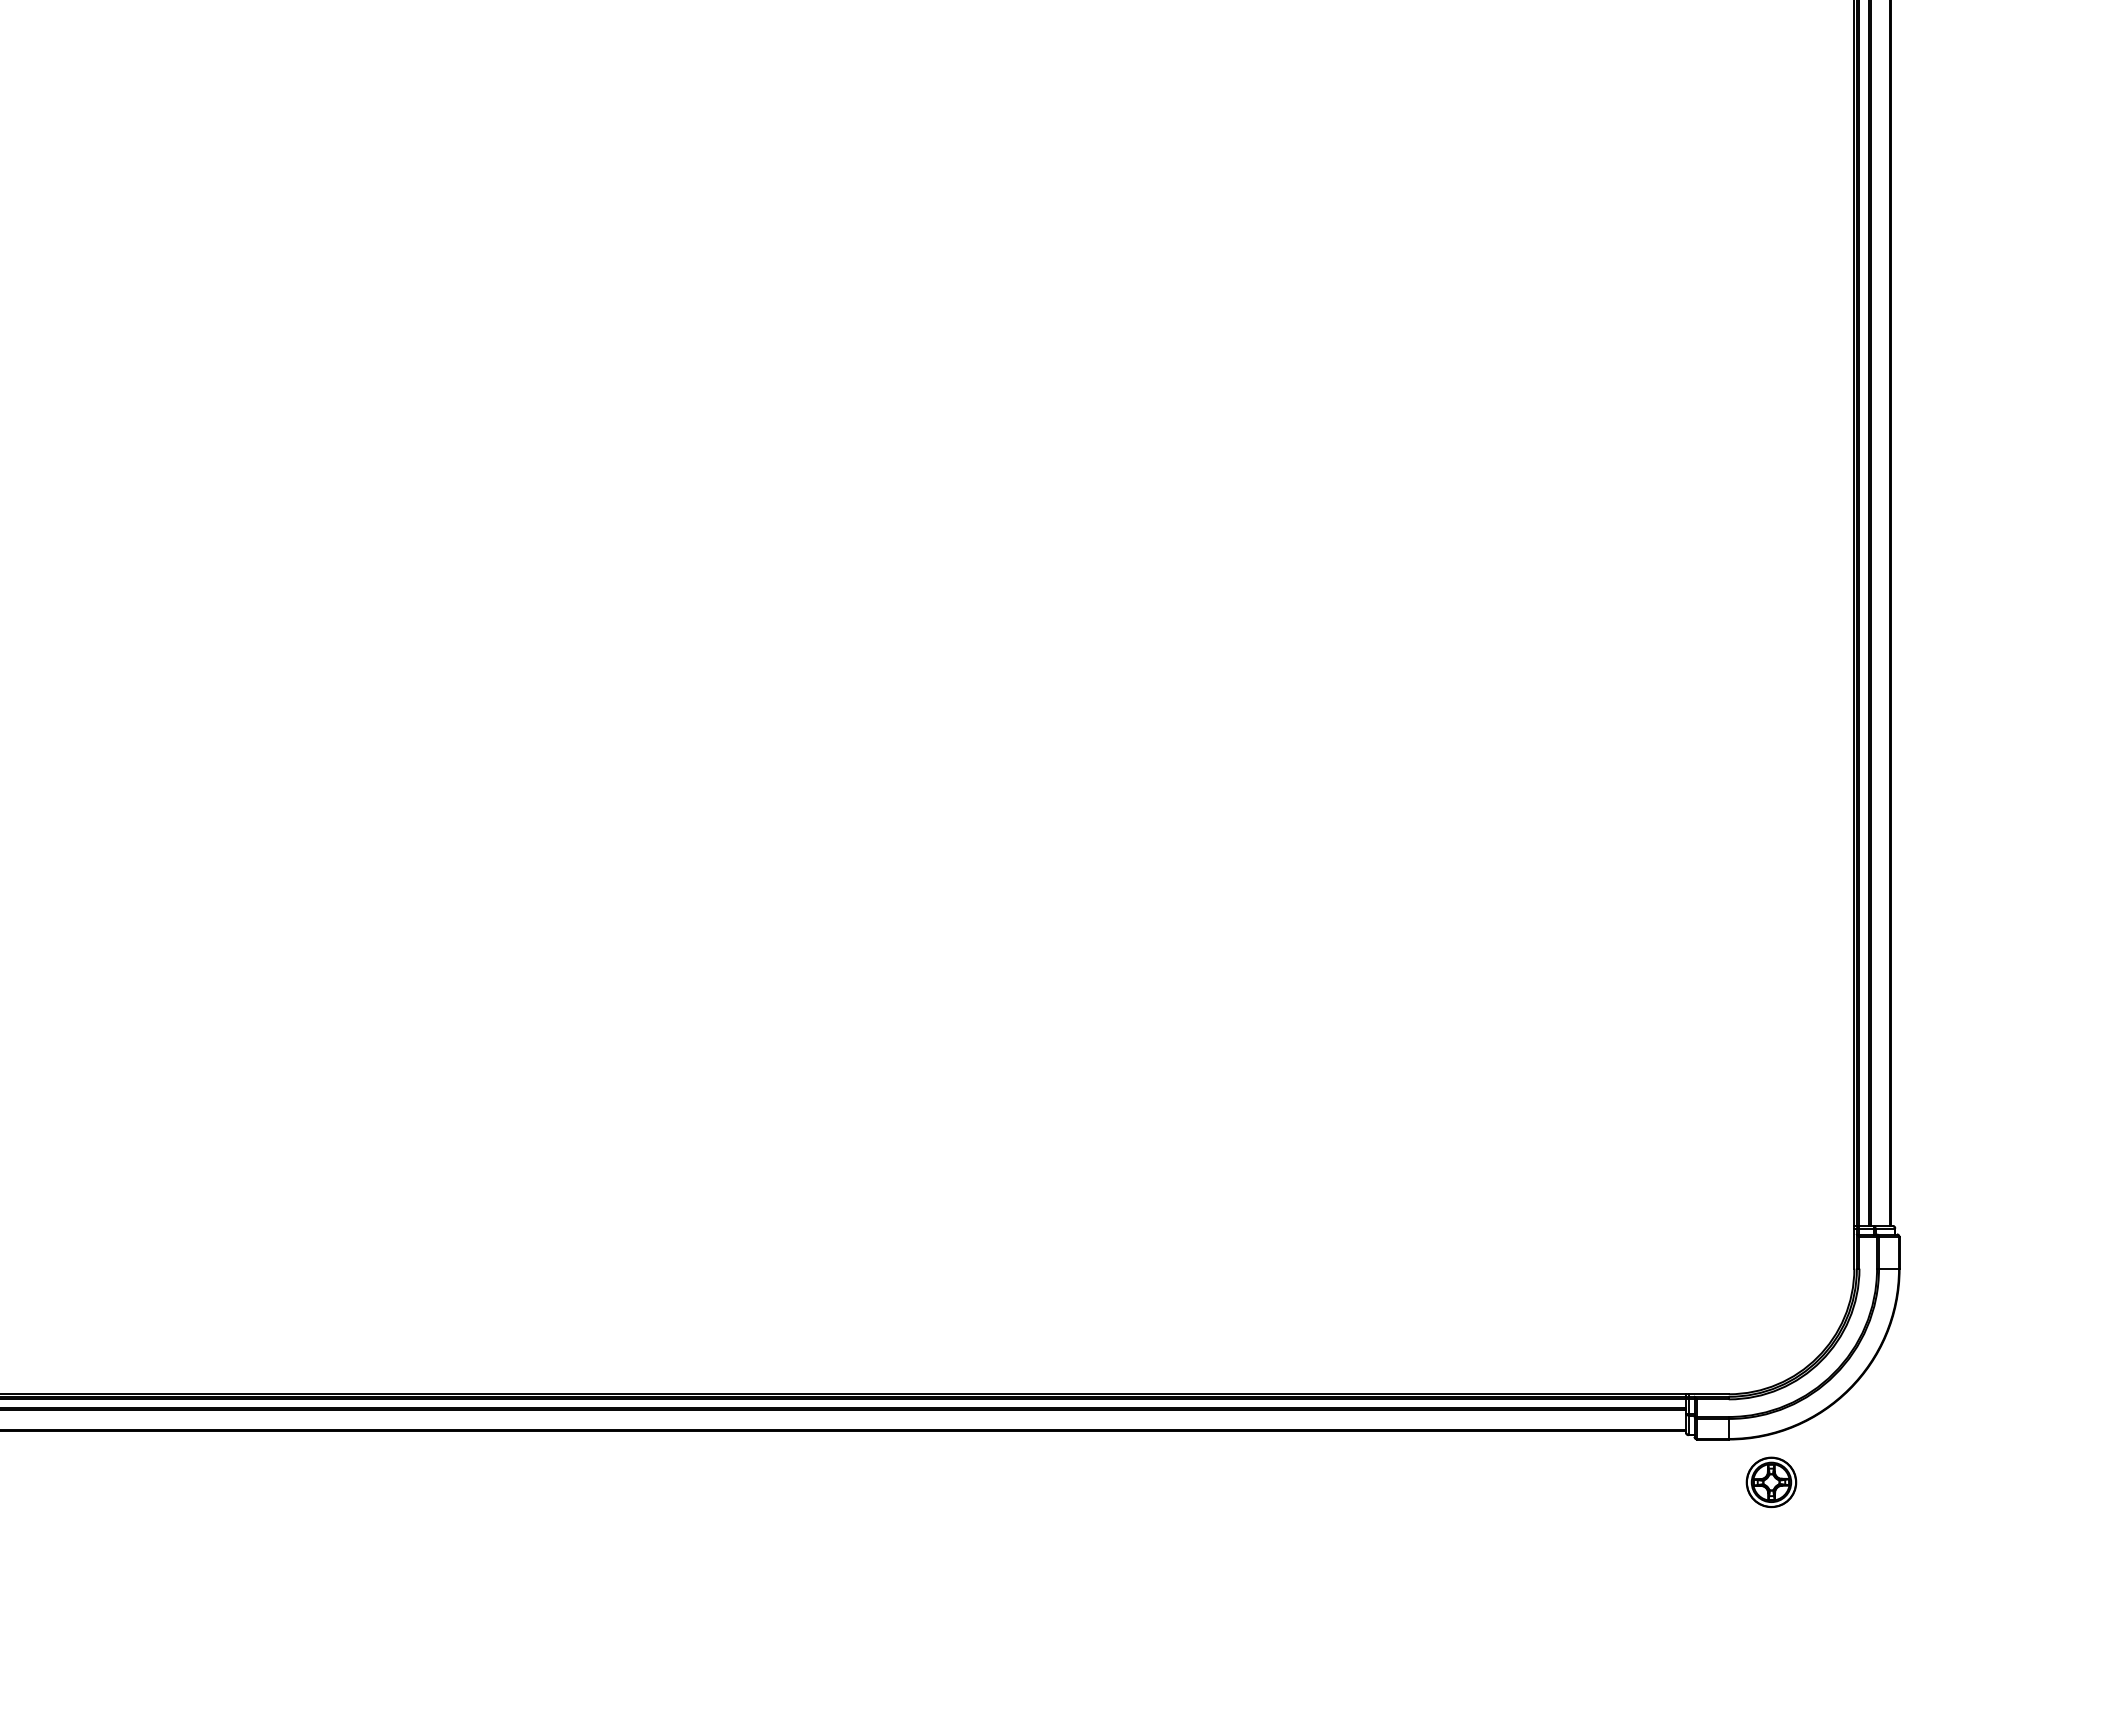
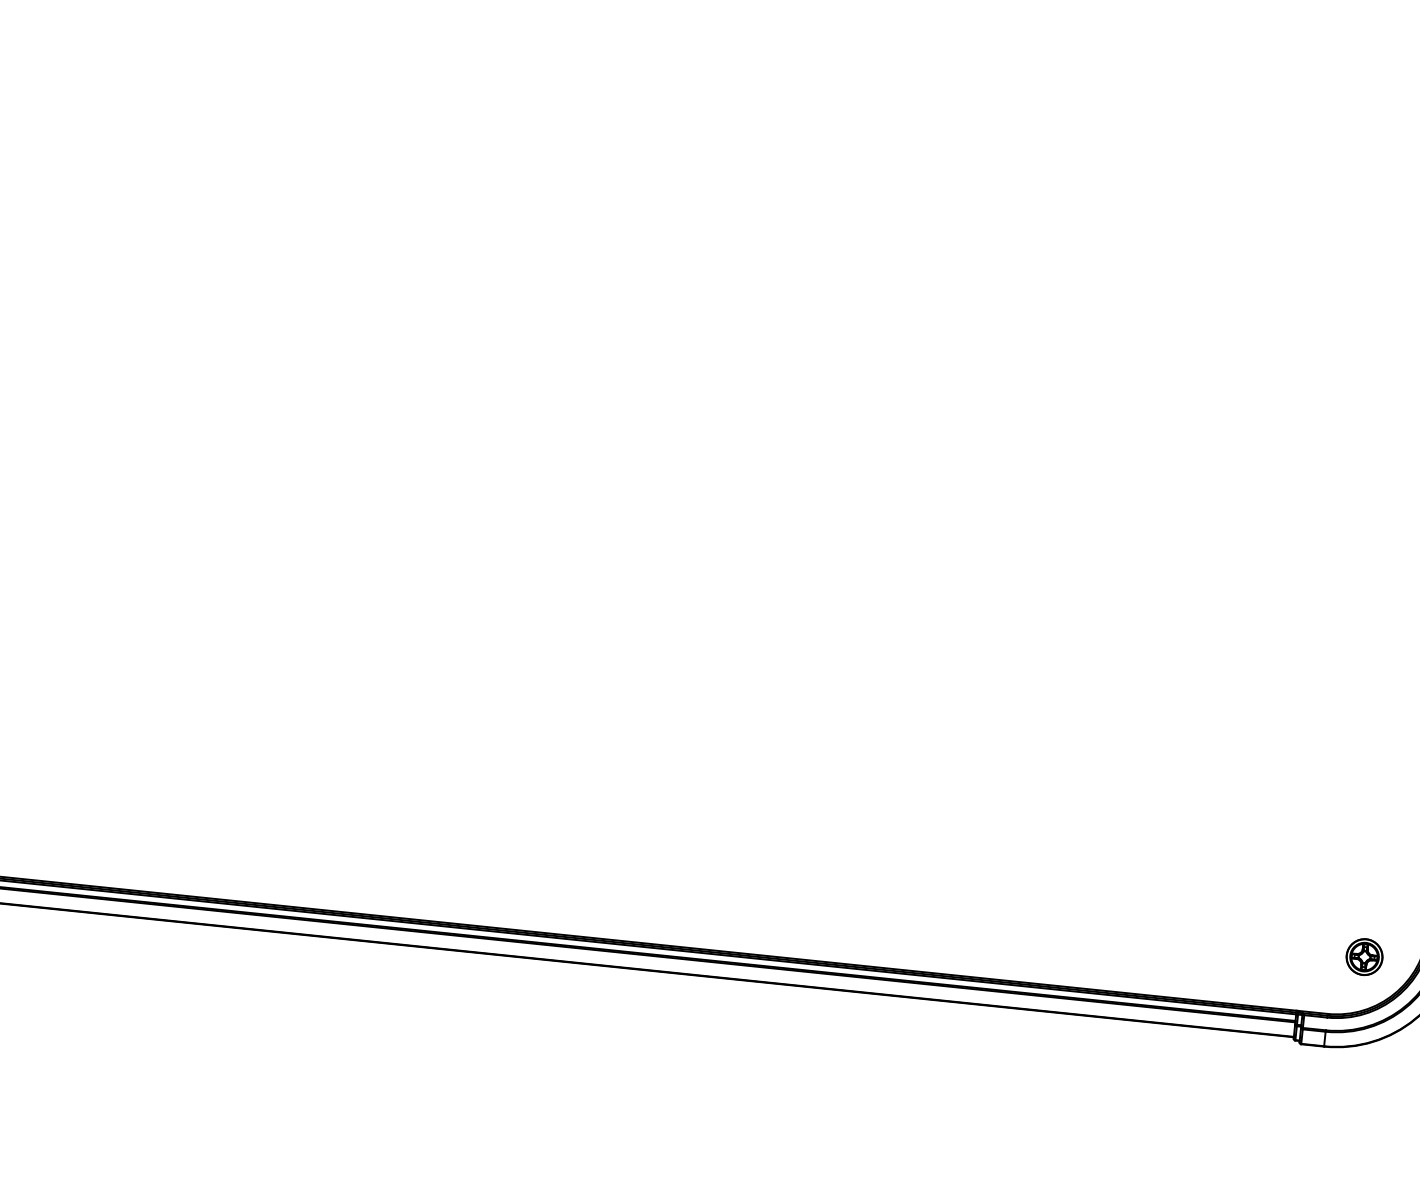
part: (1771, 1482) -> (1364, 957), moved

